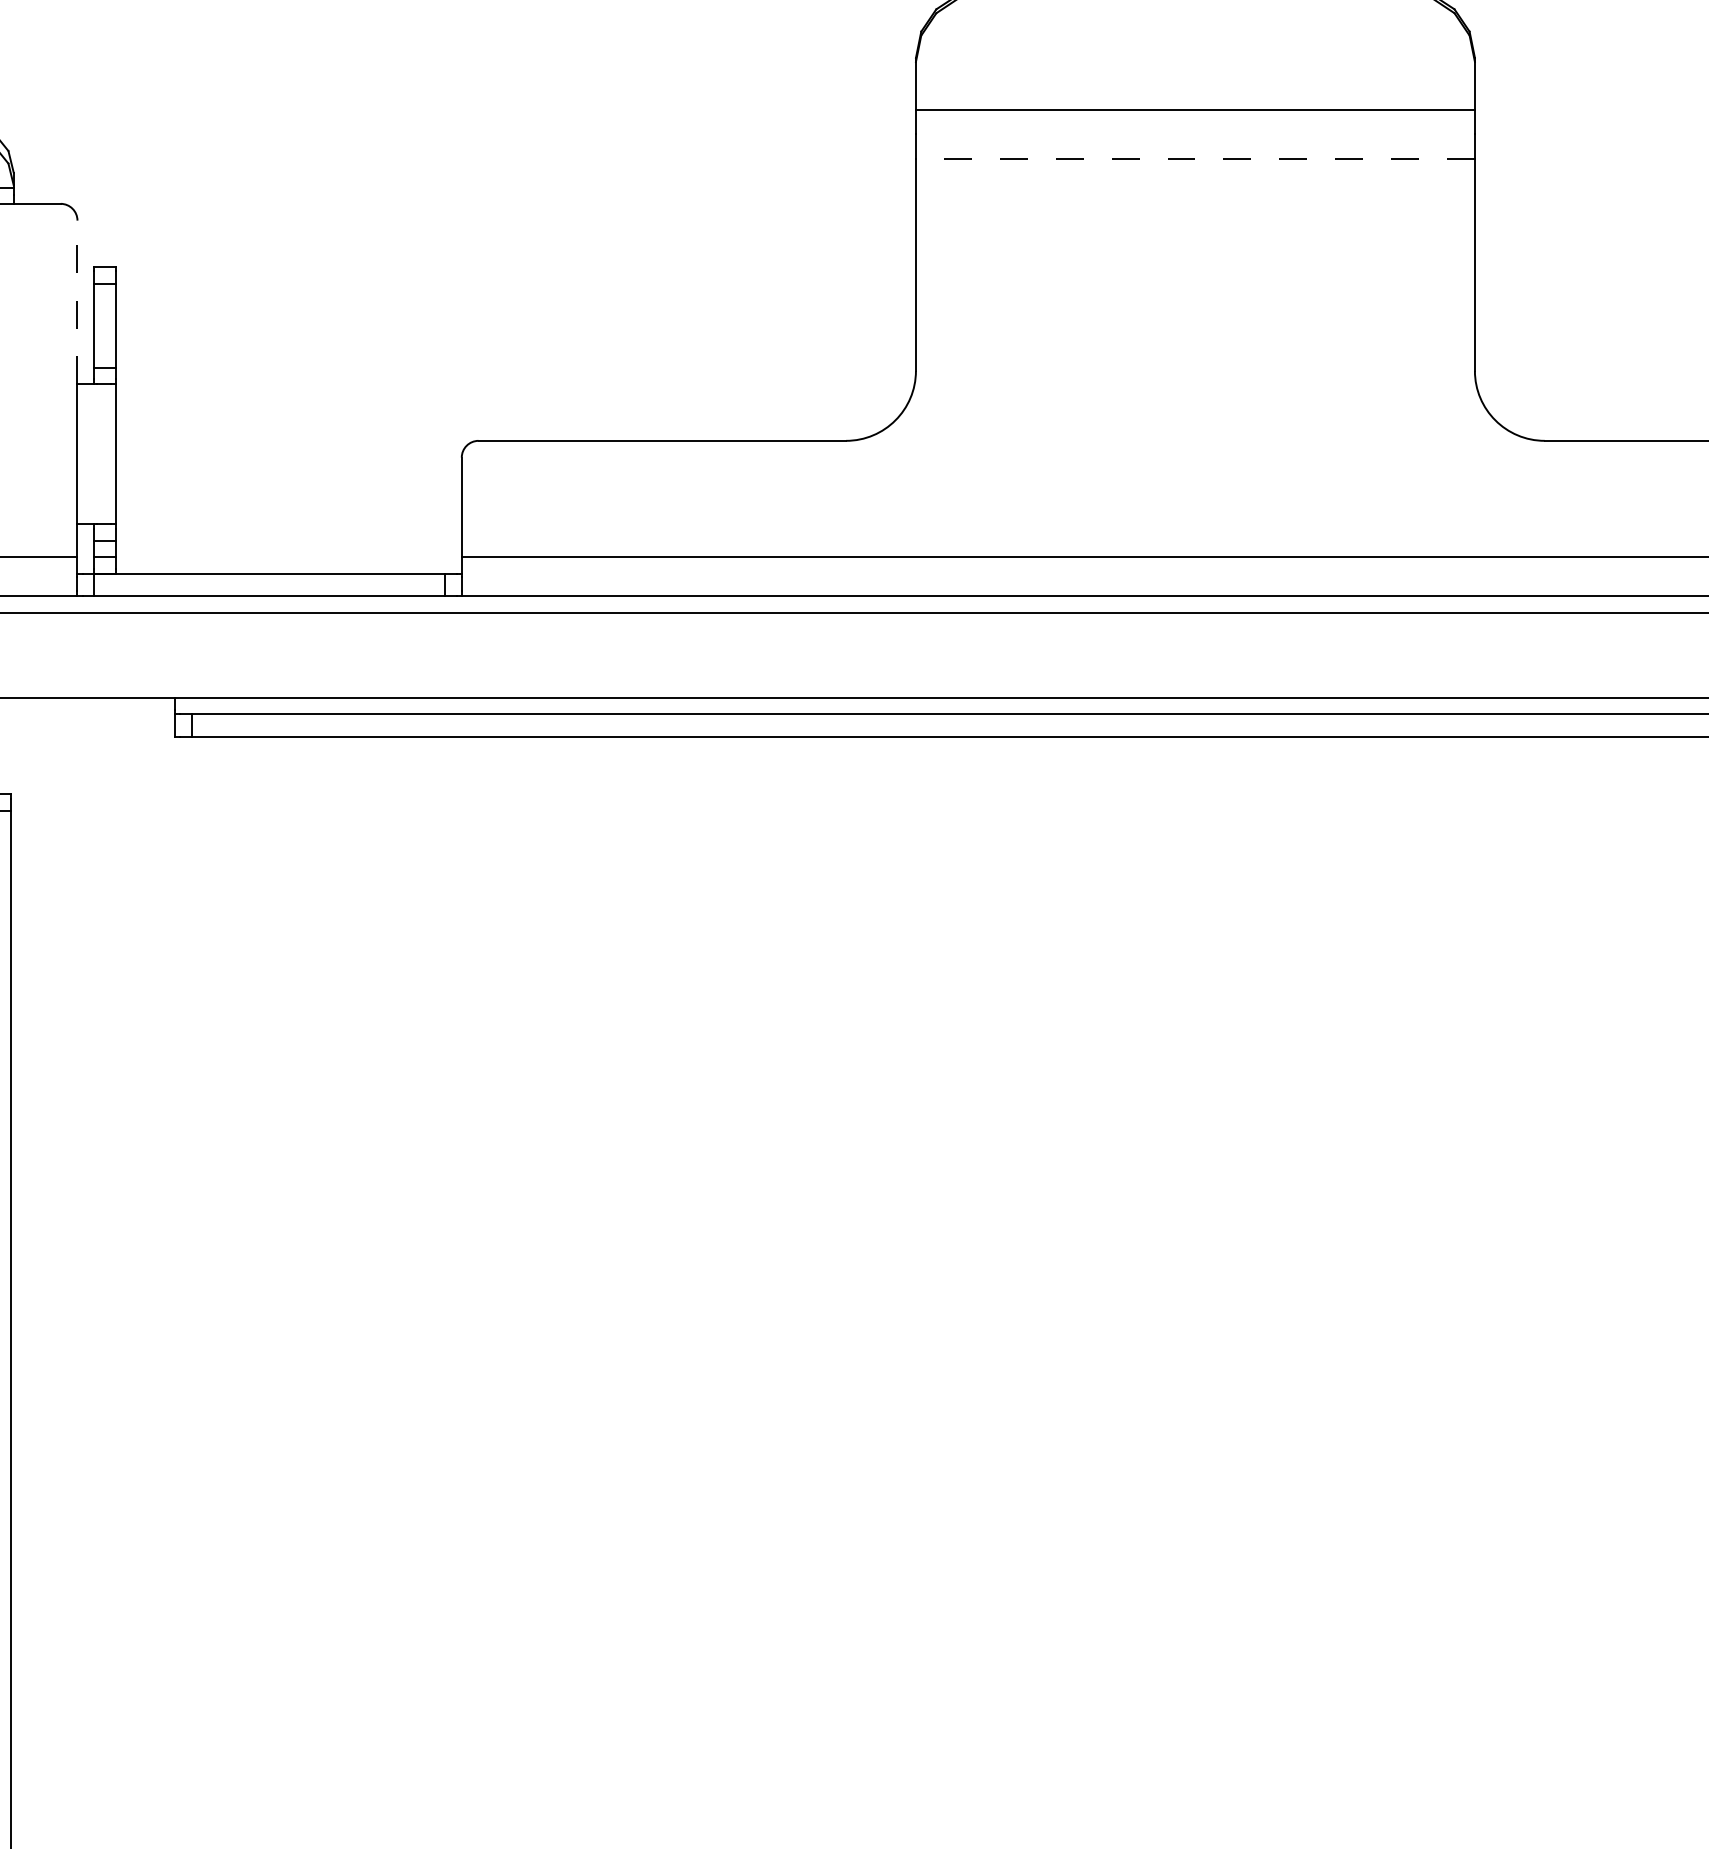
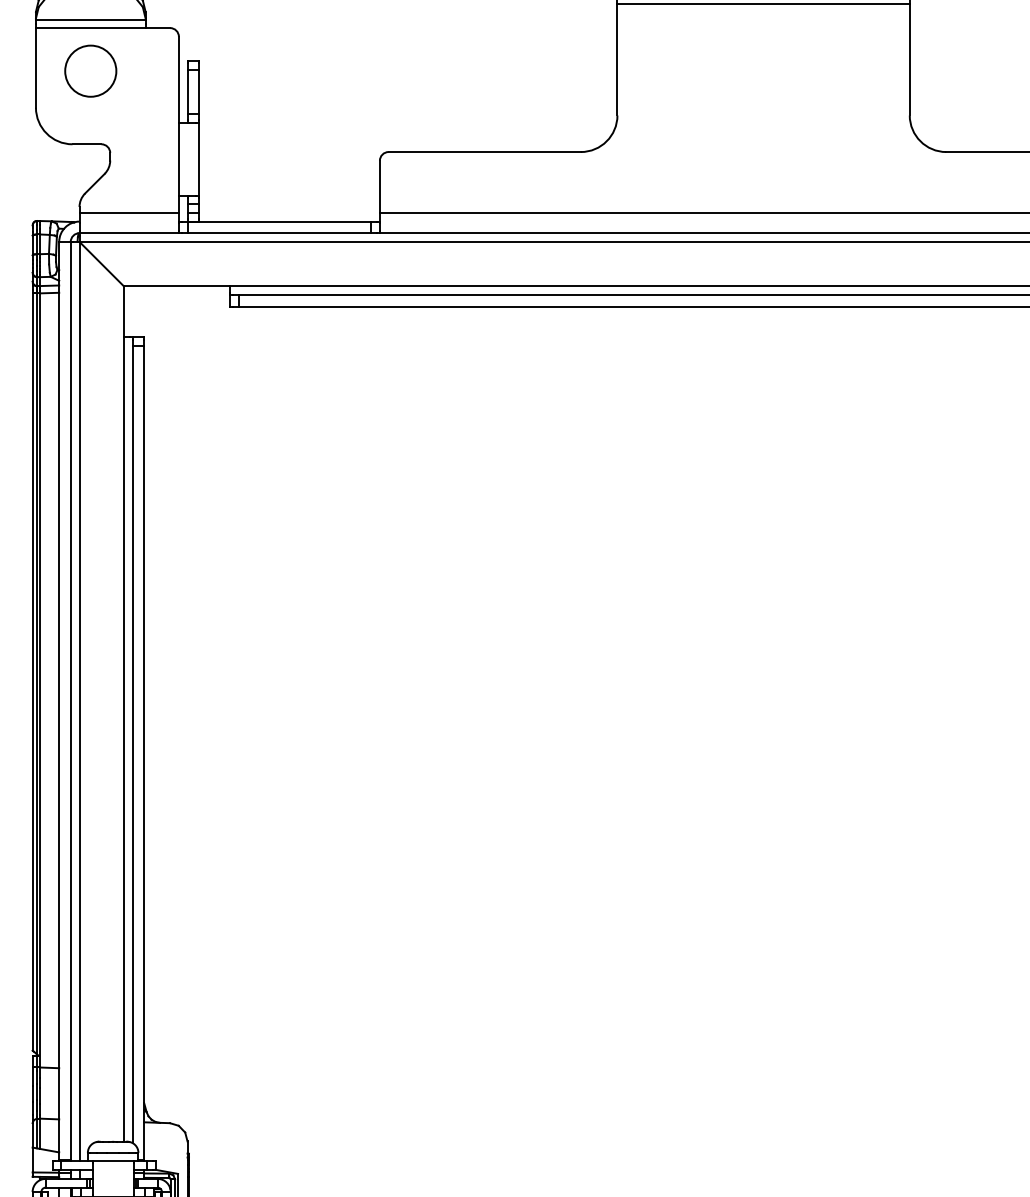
line: (1195, 158) -> (763, 4), dashed -> solid
line: (76, 302) -> (178, 79), dashed -> solid

